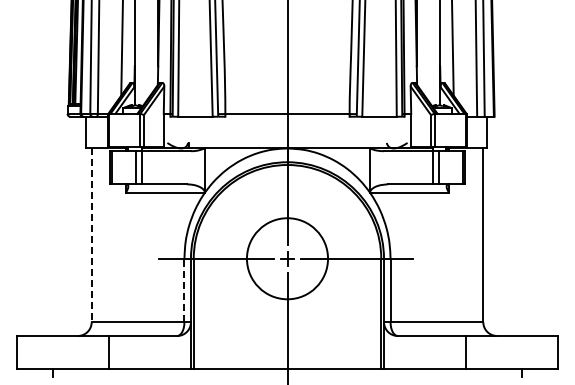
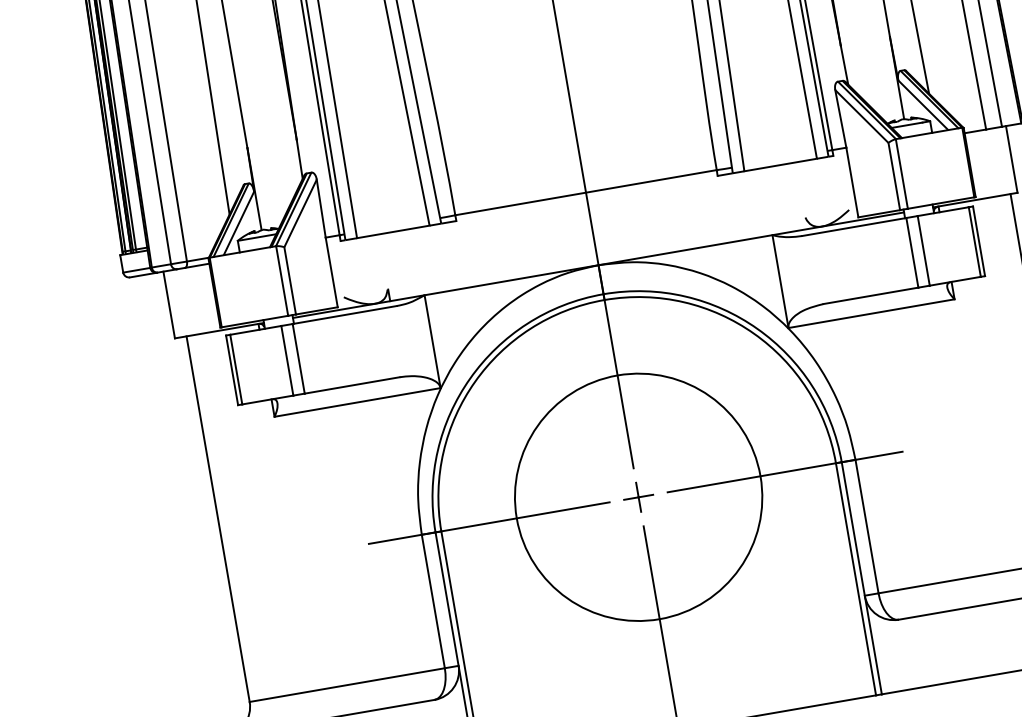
line: (91, 235) -> (217, 519), dashed -> solid
circle: (287, 258) -> (638, 496), size x1.43
line: (184, 290) -> (433, 601), dashed -> solid

